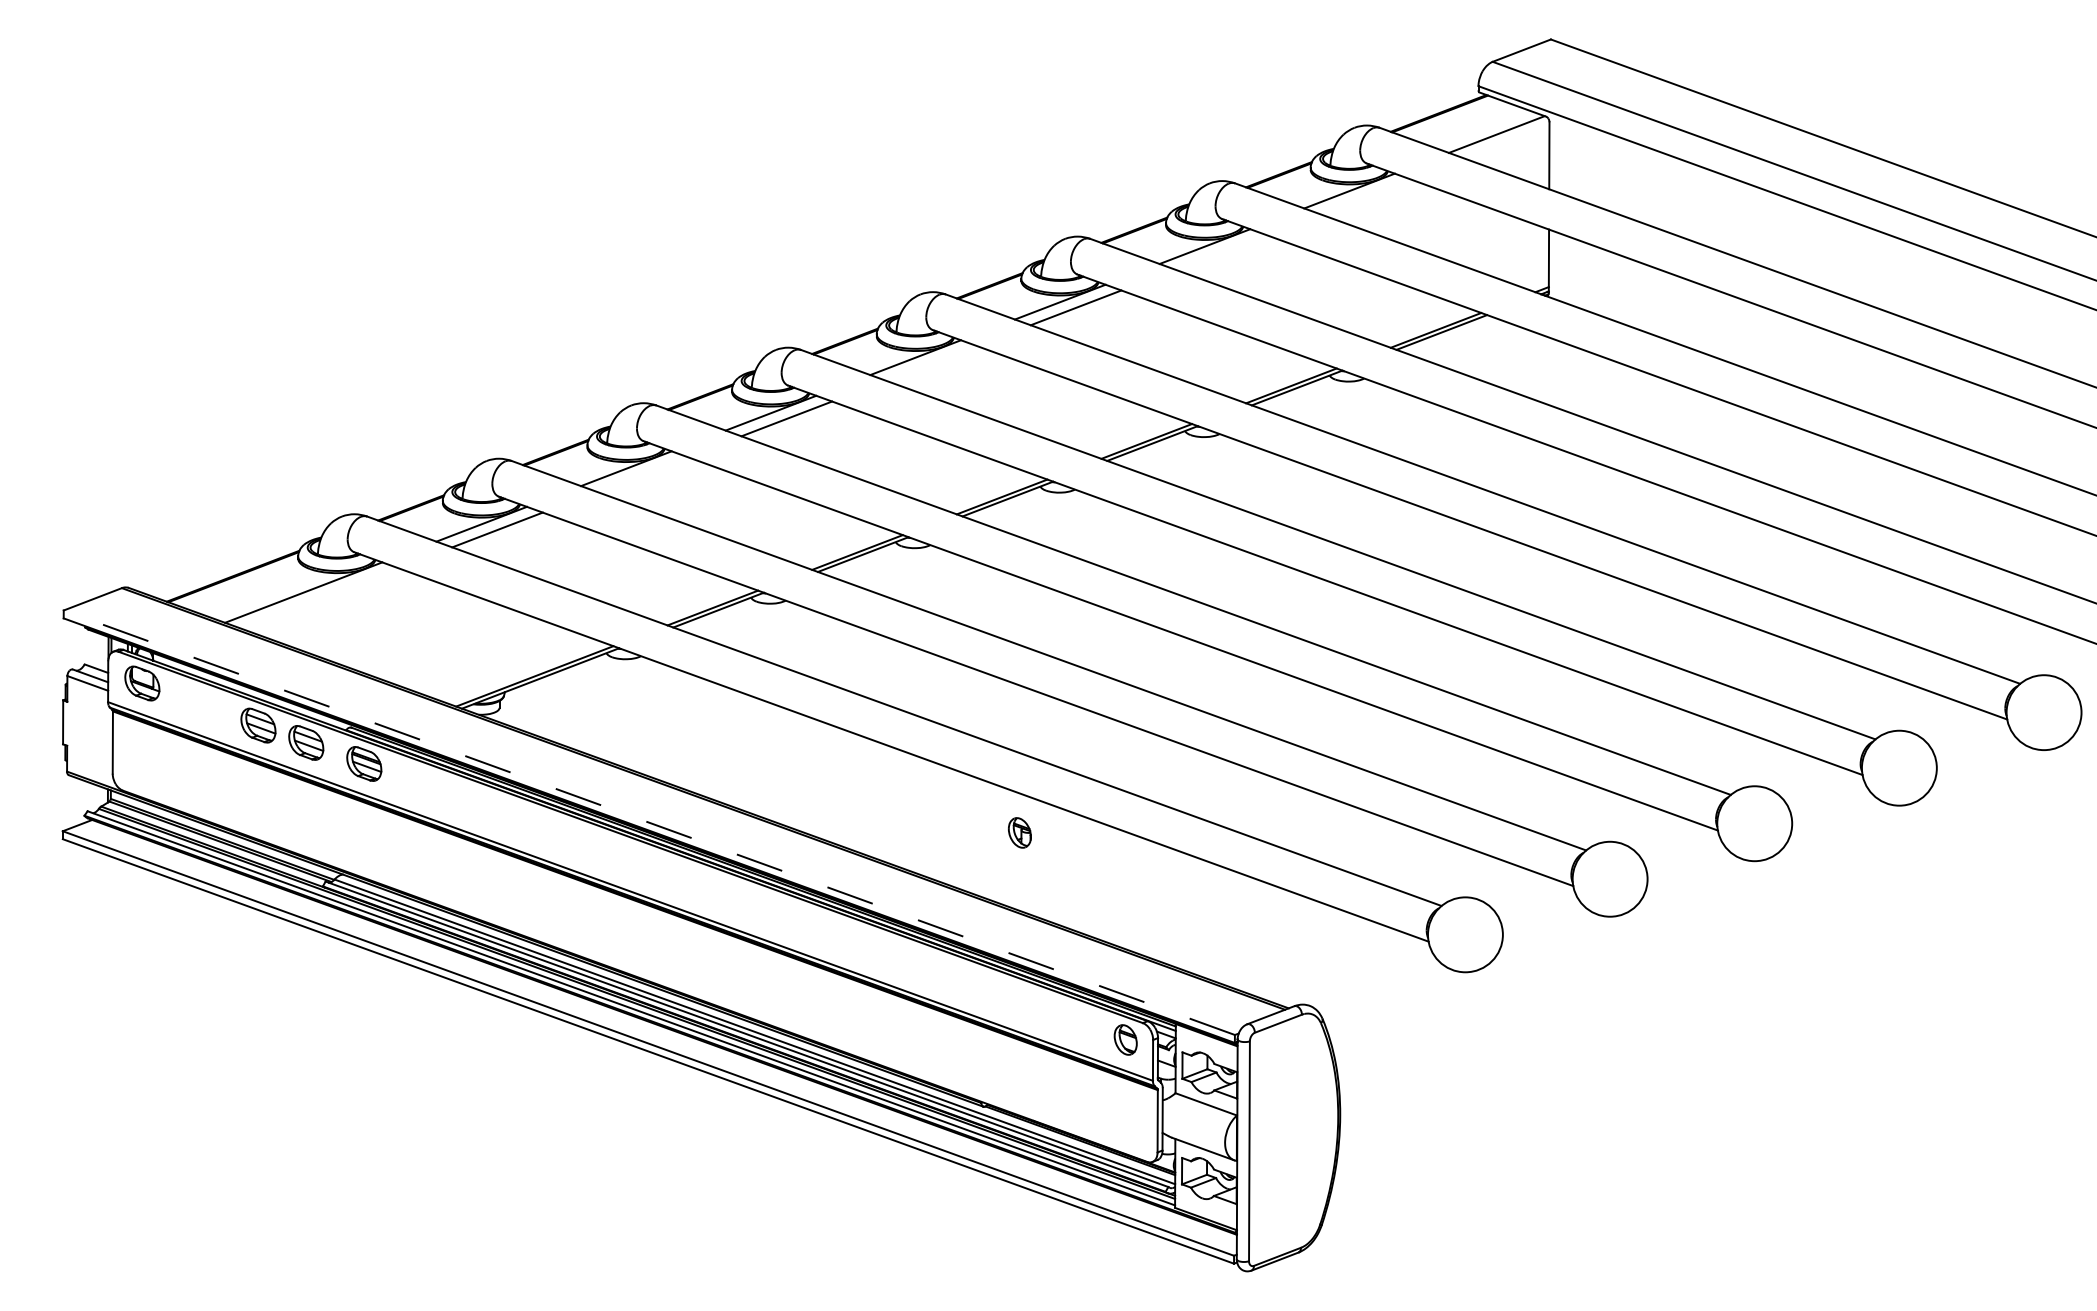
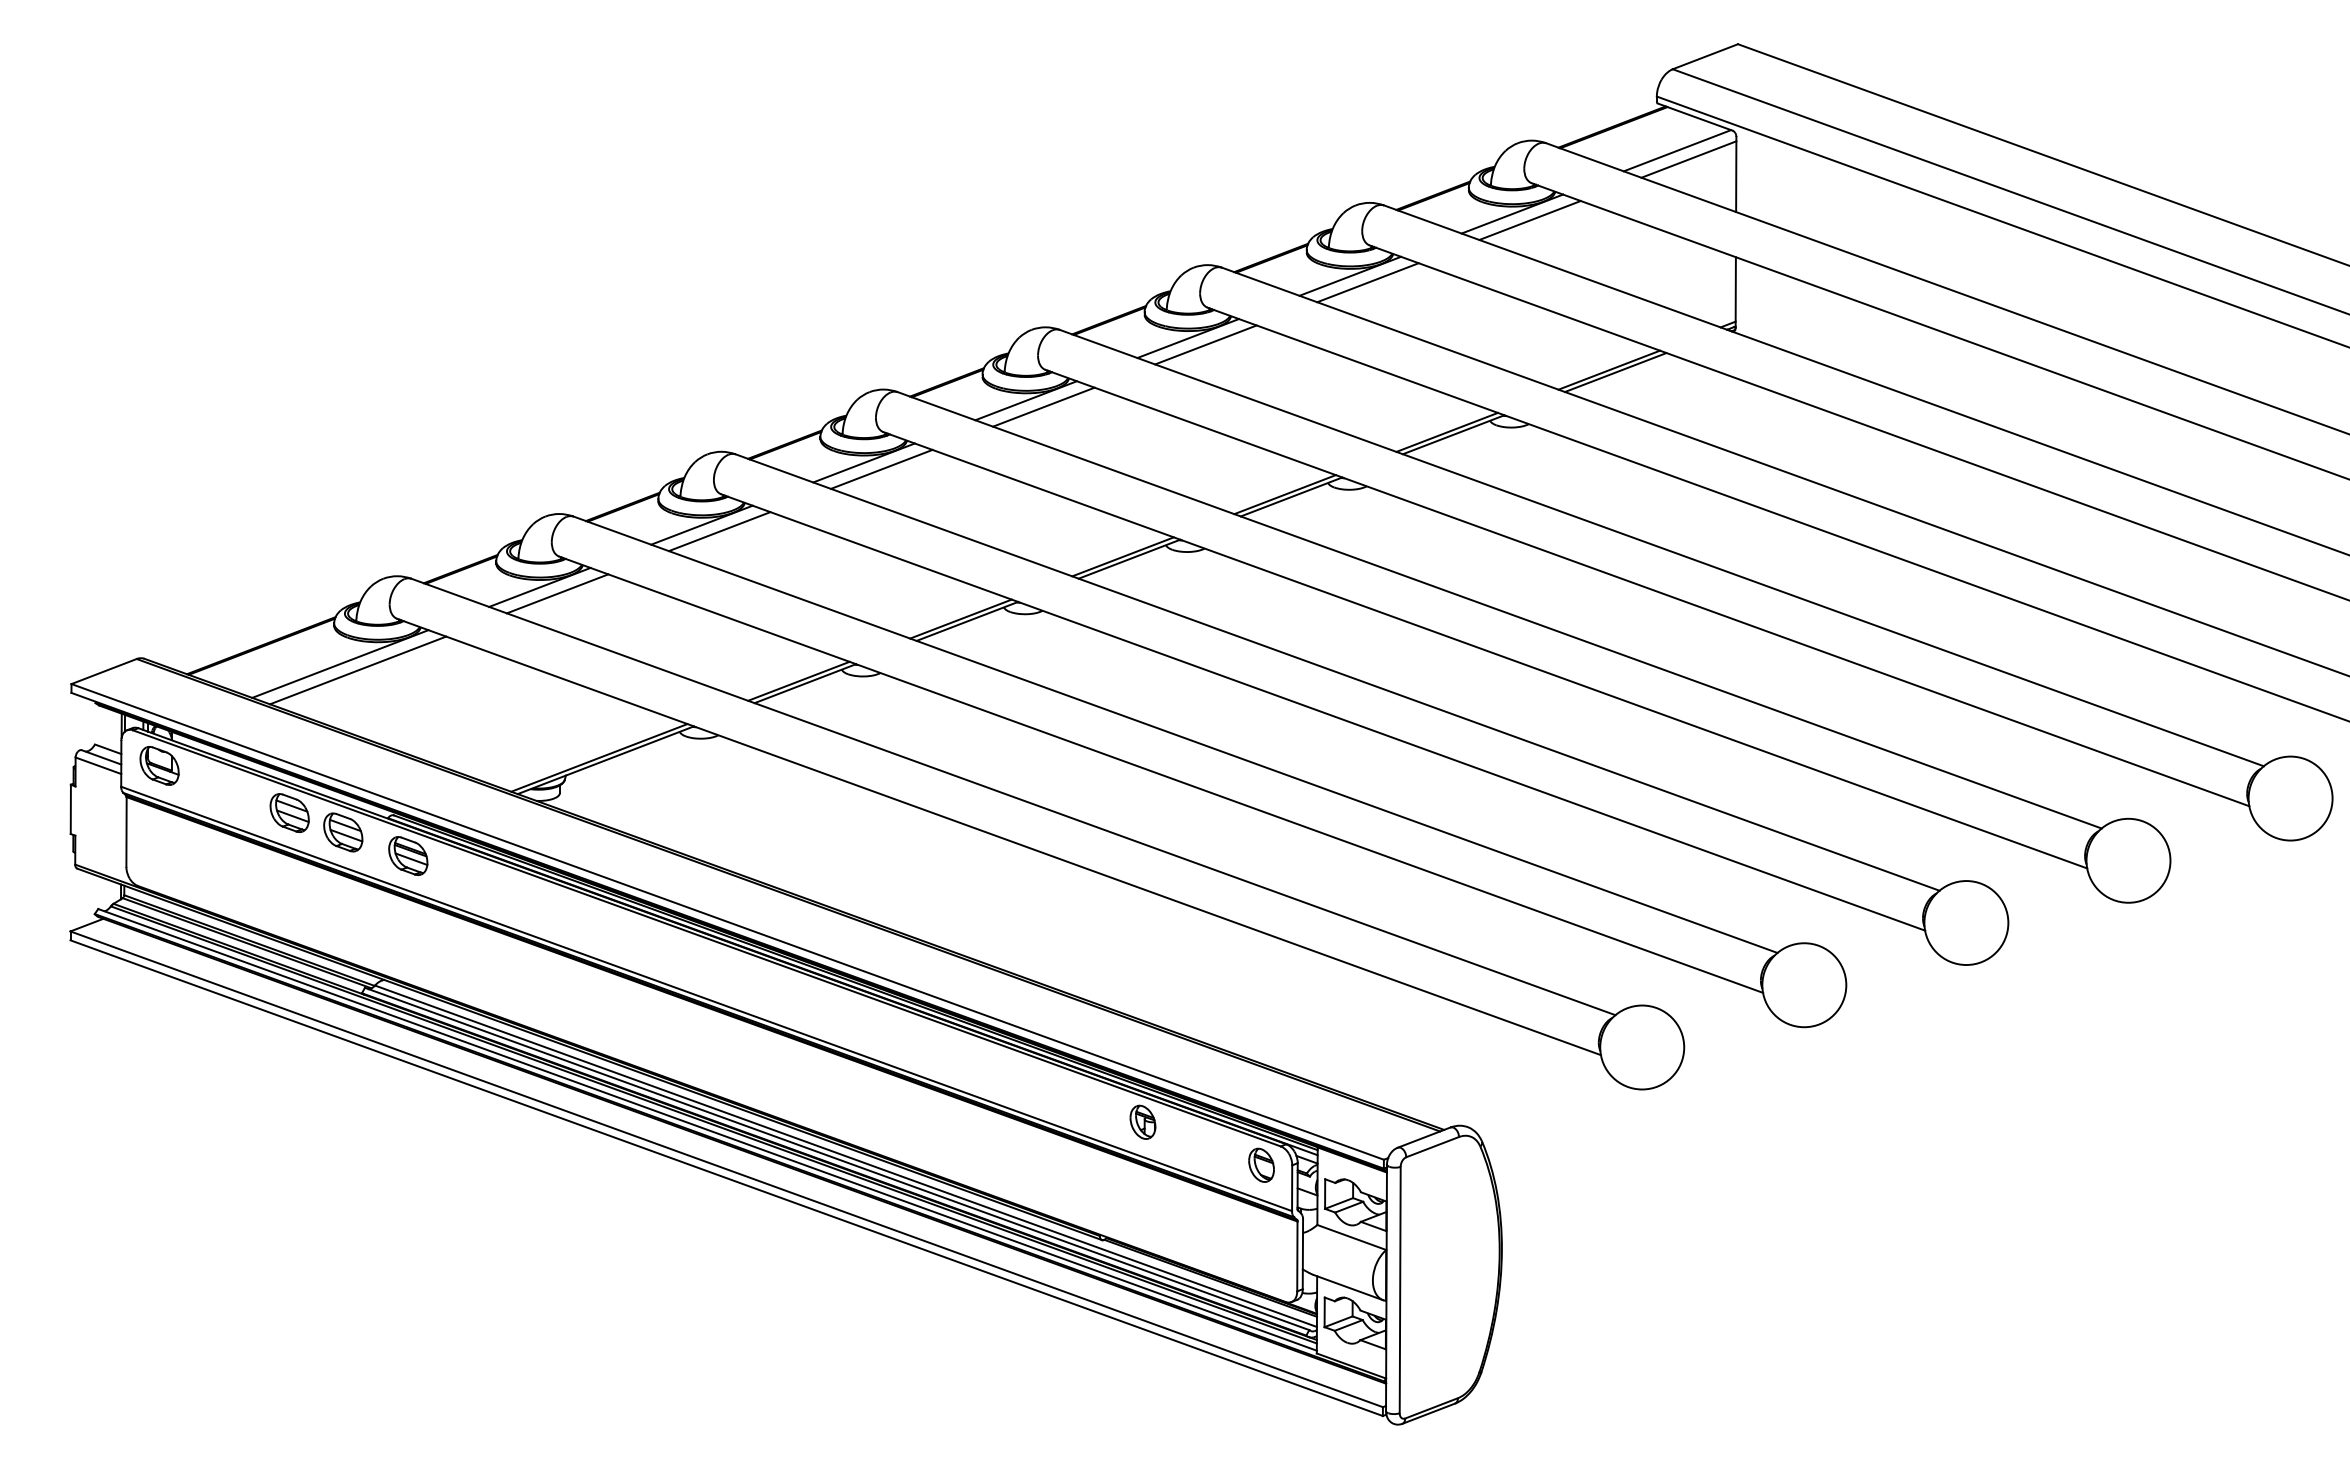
line: (1506, 142) -> (1688, 159), added
line: (1364, 196) -> (1529, 220), added
line: (1220, 252) -> (1367, 282), added
line: (931, 362) -> (1043, 406), added
line: (642, 474) -> (719, 531), added
line: (319, 598) -> (358, 670), added
line: (649, 822) -> (727, 921), dashed -> solid
part: (1019, 832) -> (1142, 1121), moved

